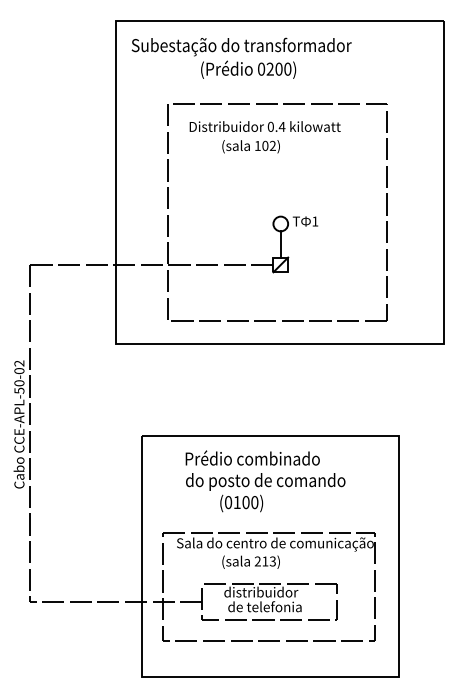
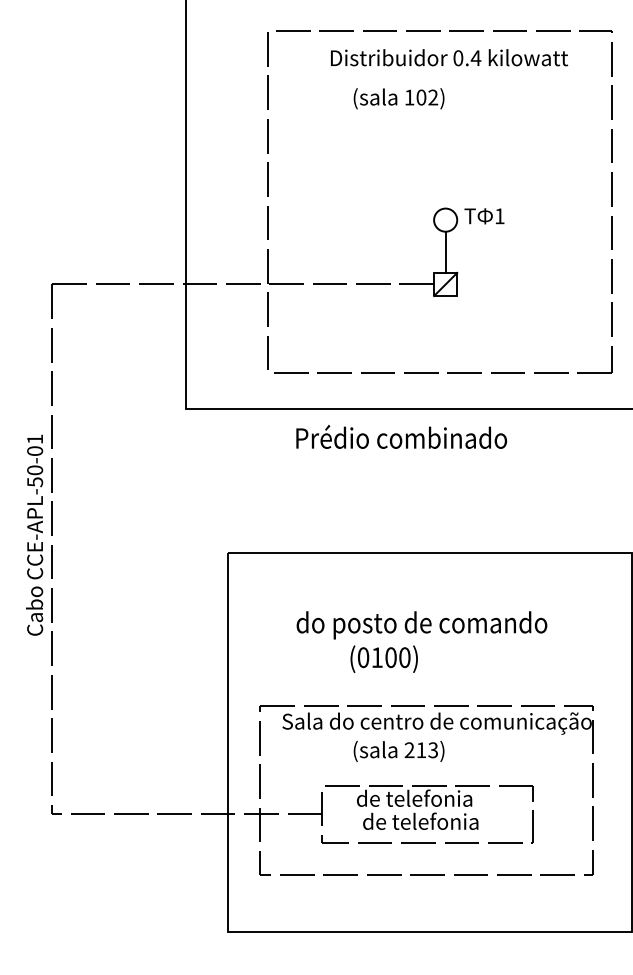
text: (264, 126) -> (448, 57), moved
text: (19, 363) -> (35, 439), CE-APL-50-02 -> CE-APL-50-01
text: (252, 457) -> (401, 436), moved
text: (265, 591) -> (421, 797), distribuidor -> de telefonia

